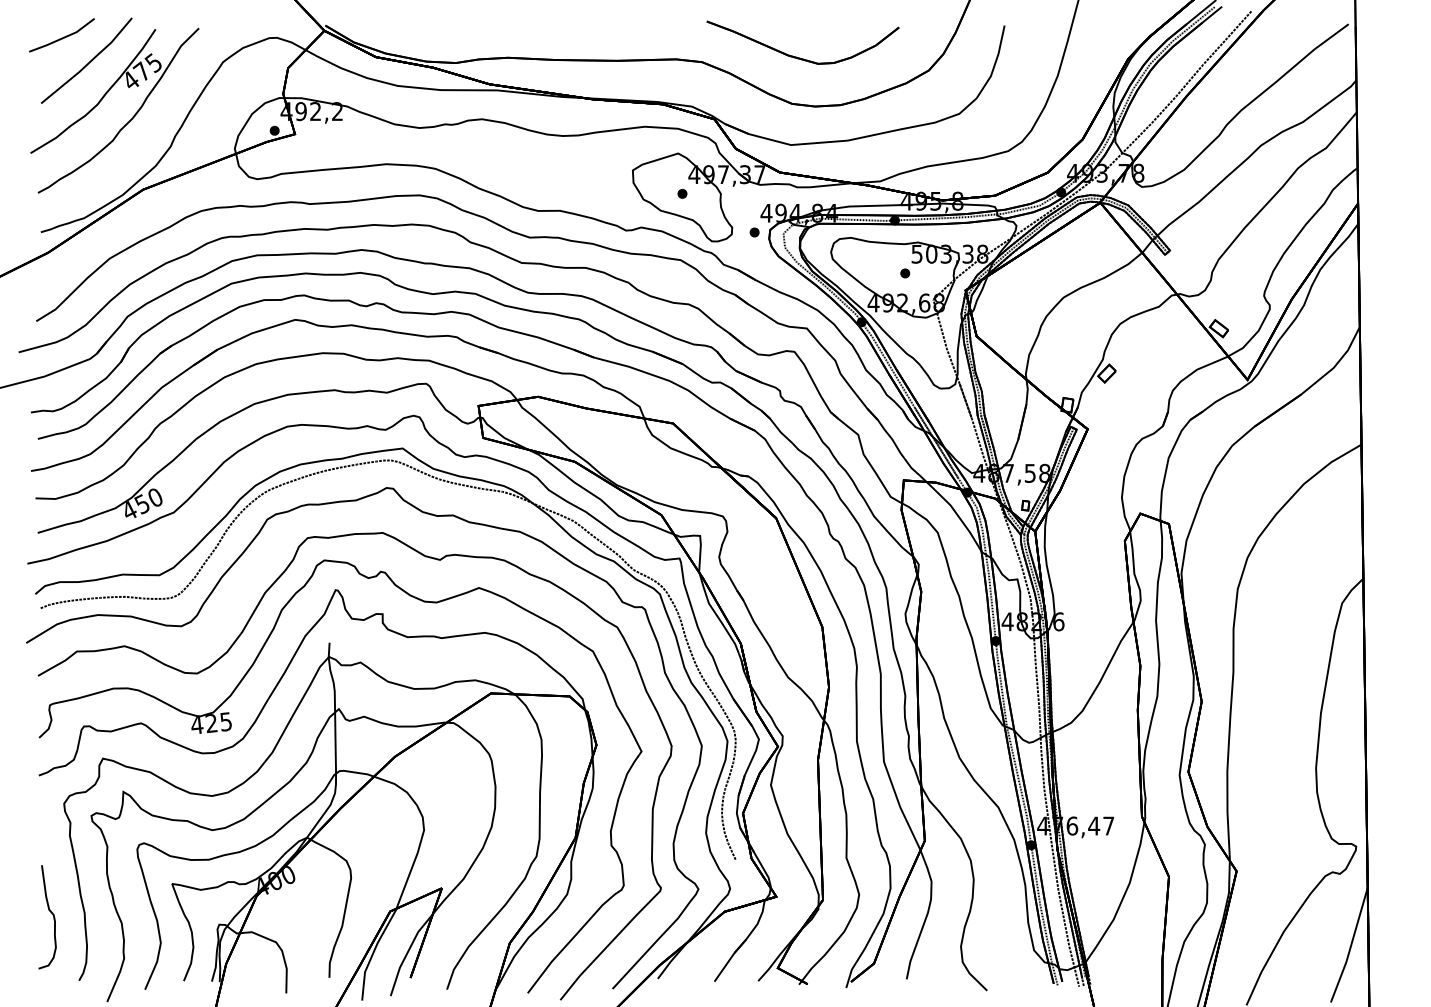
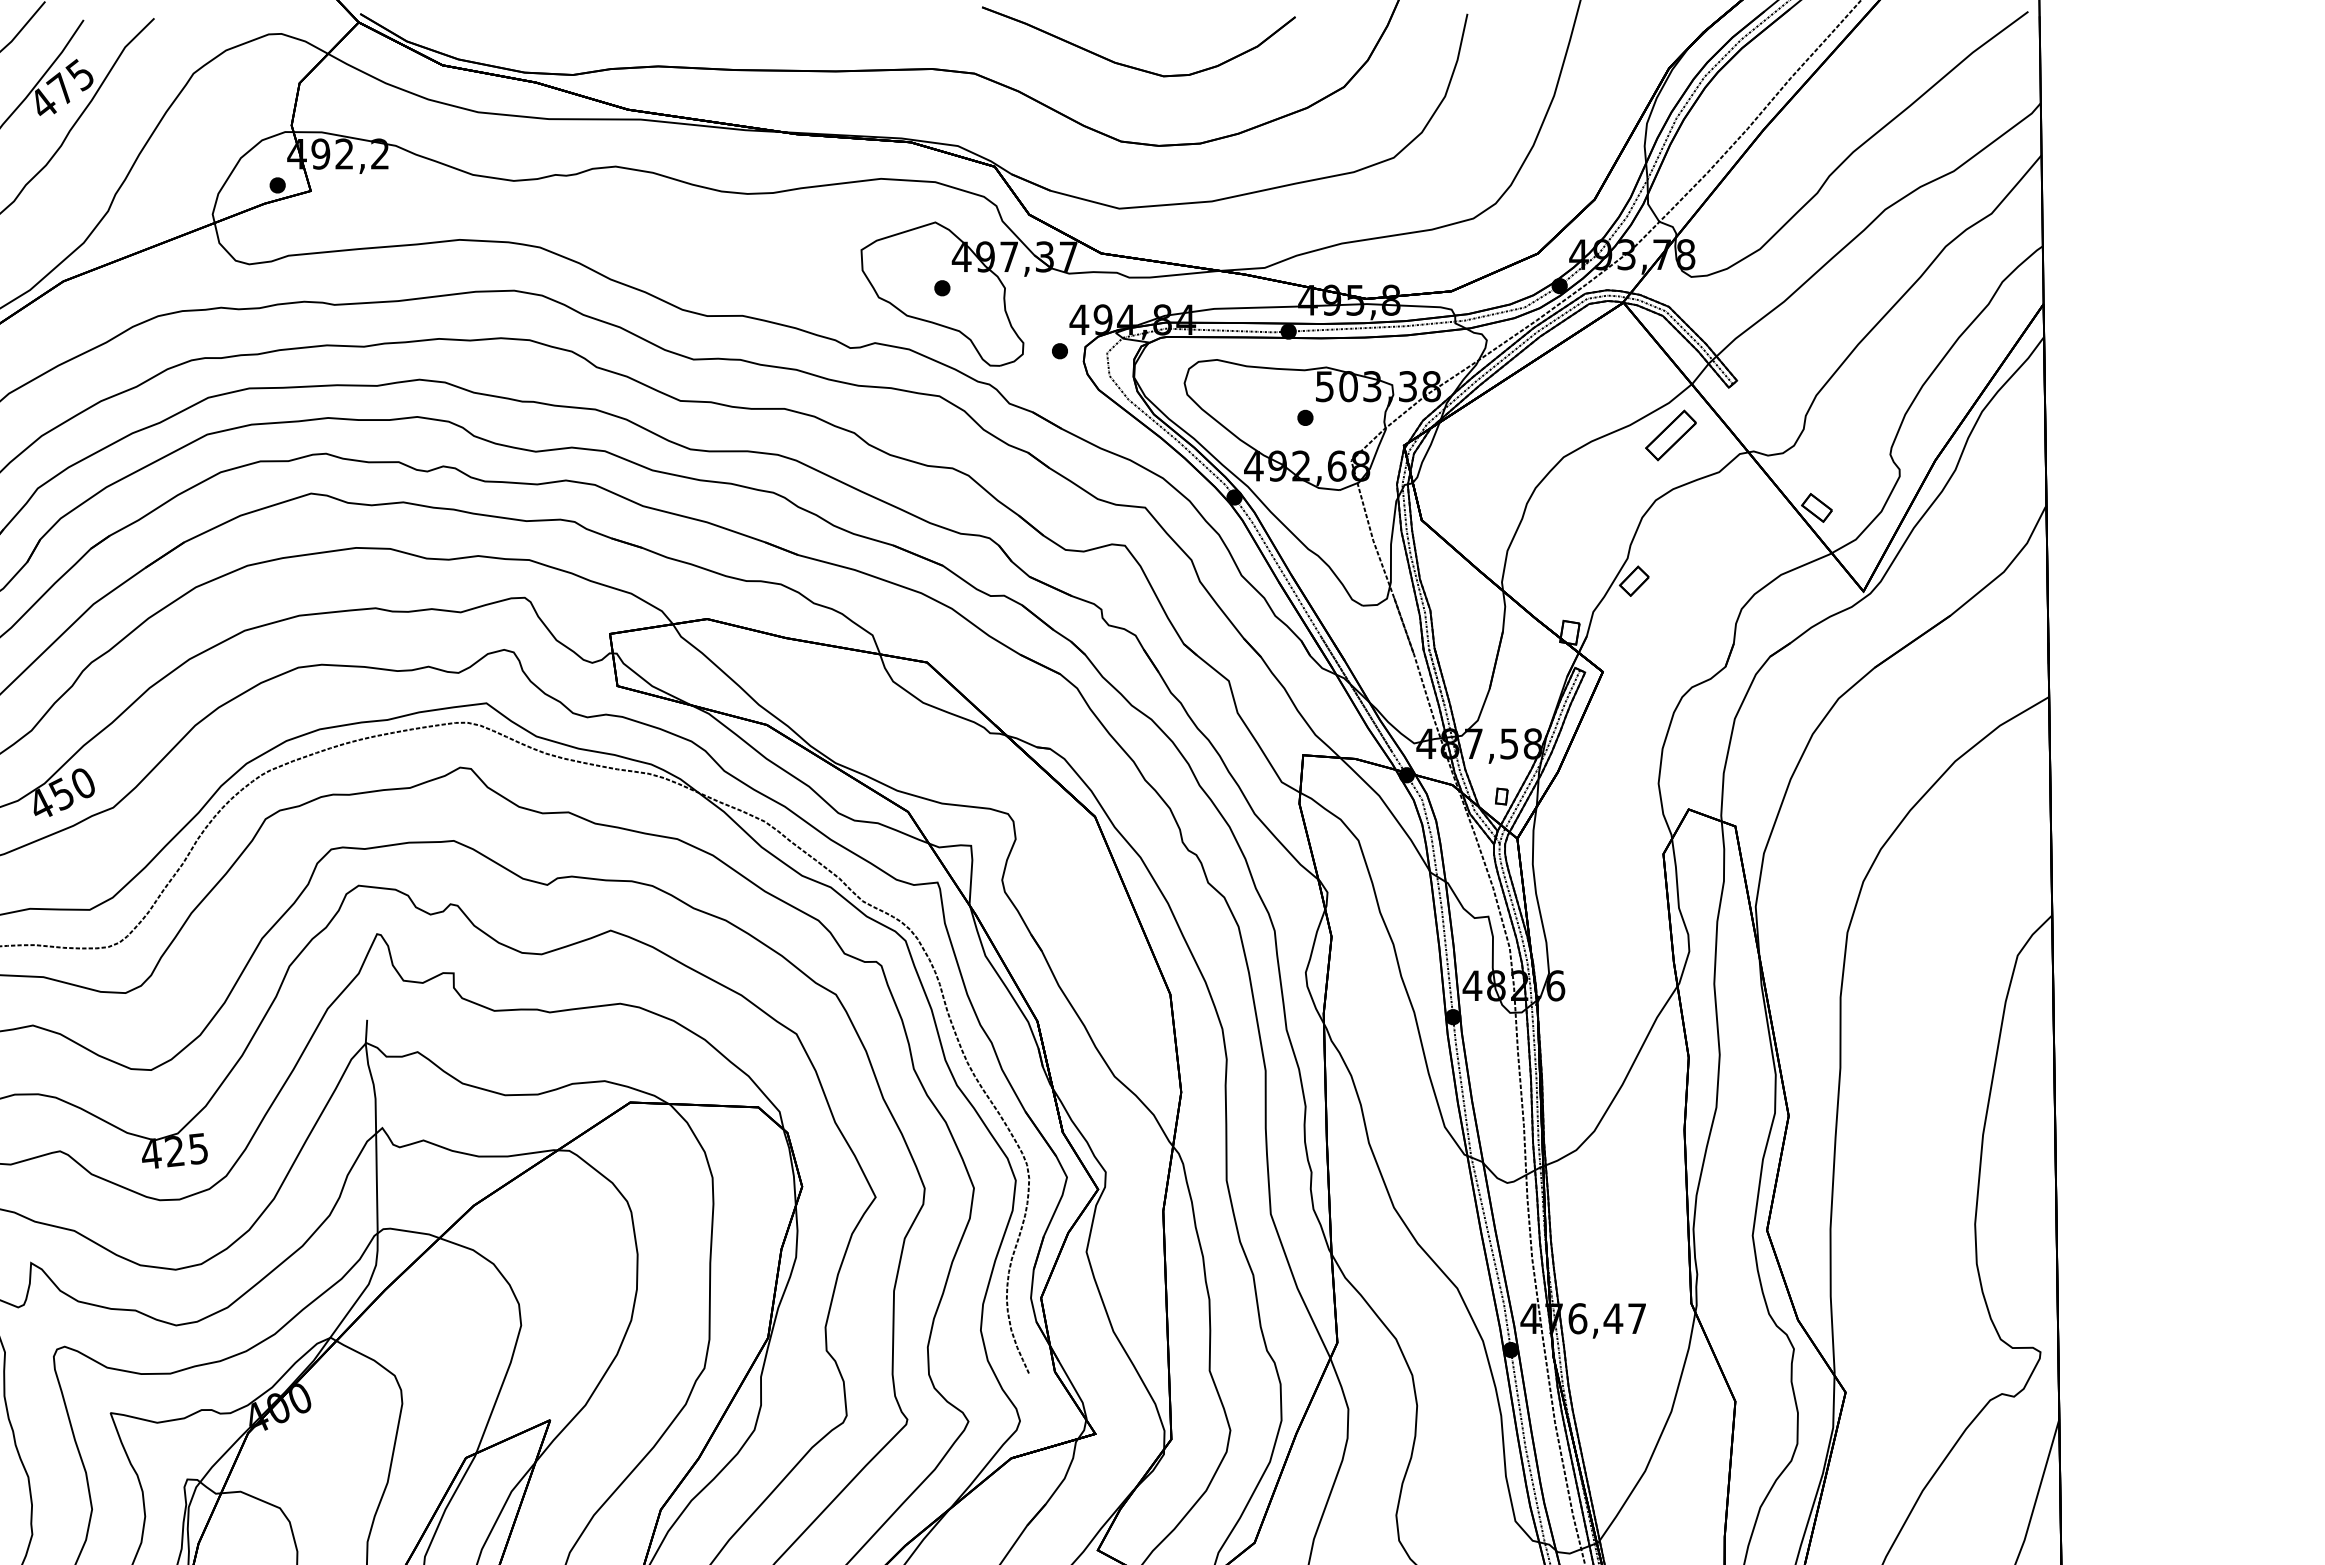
part: (1129, 284) -> (1671, 435), added

